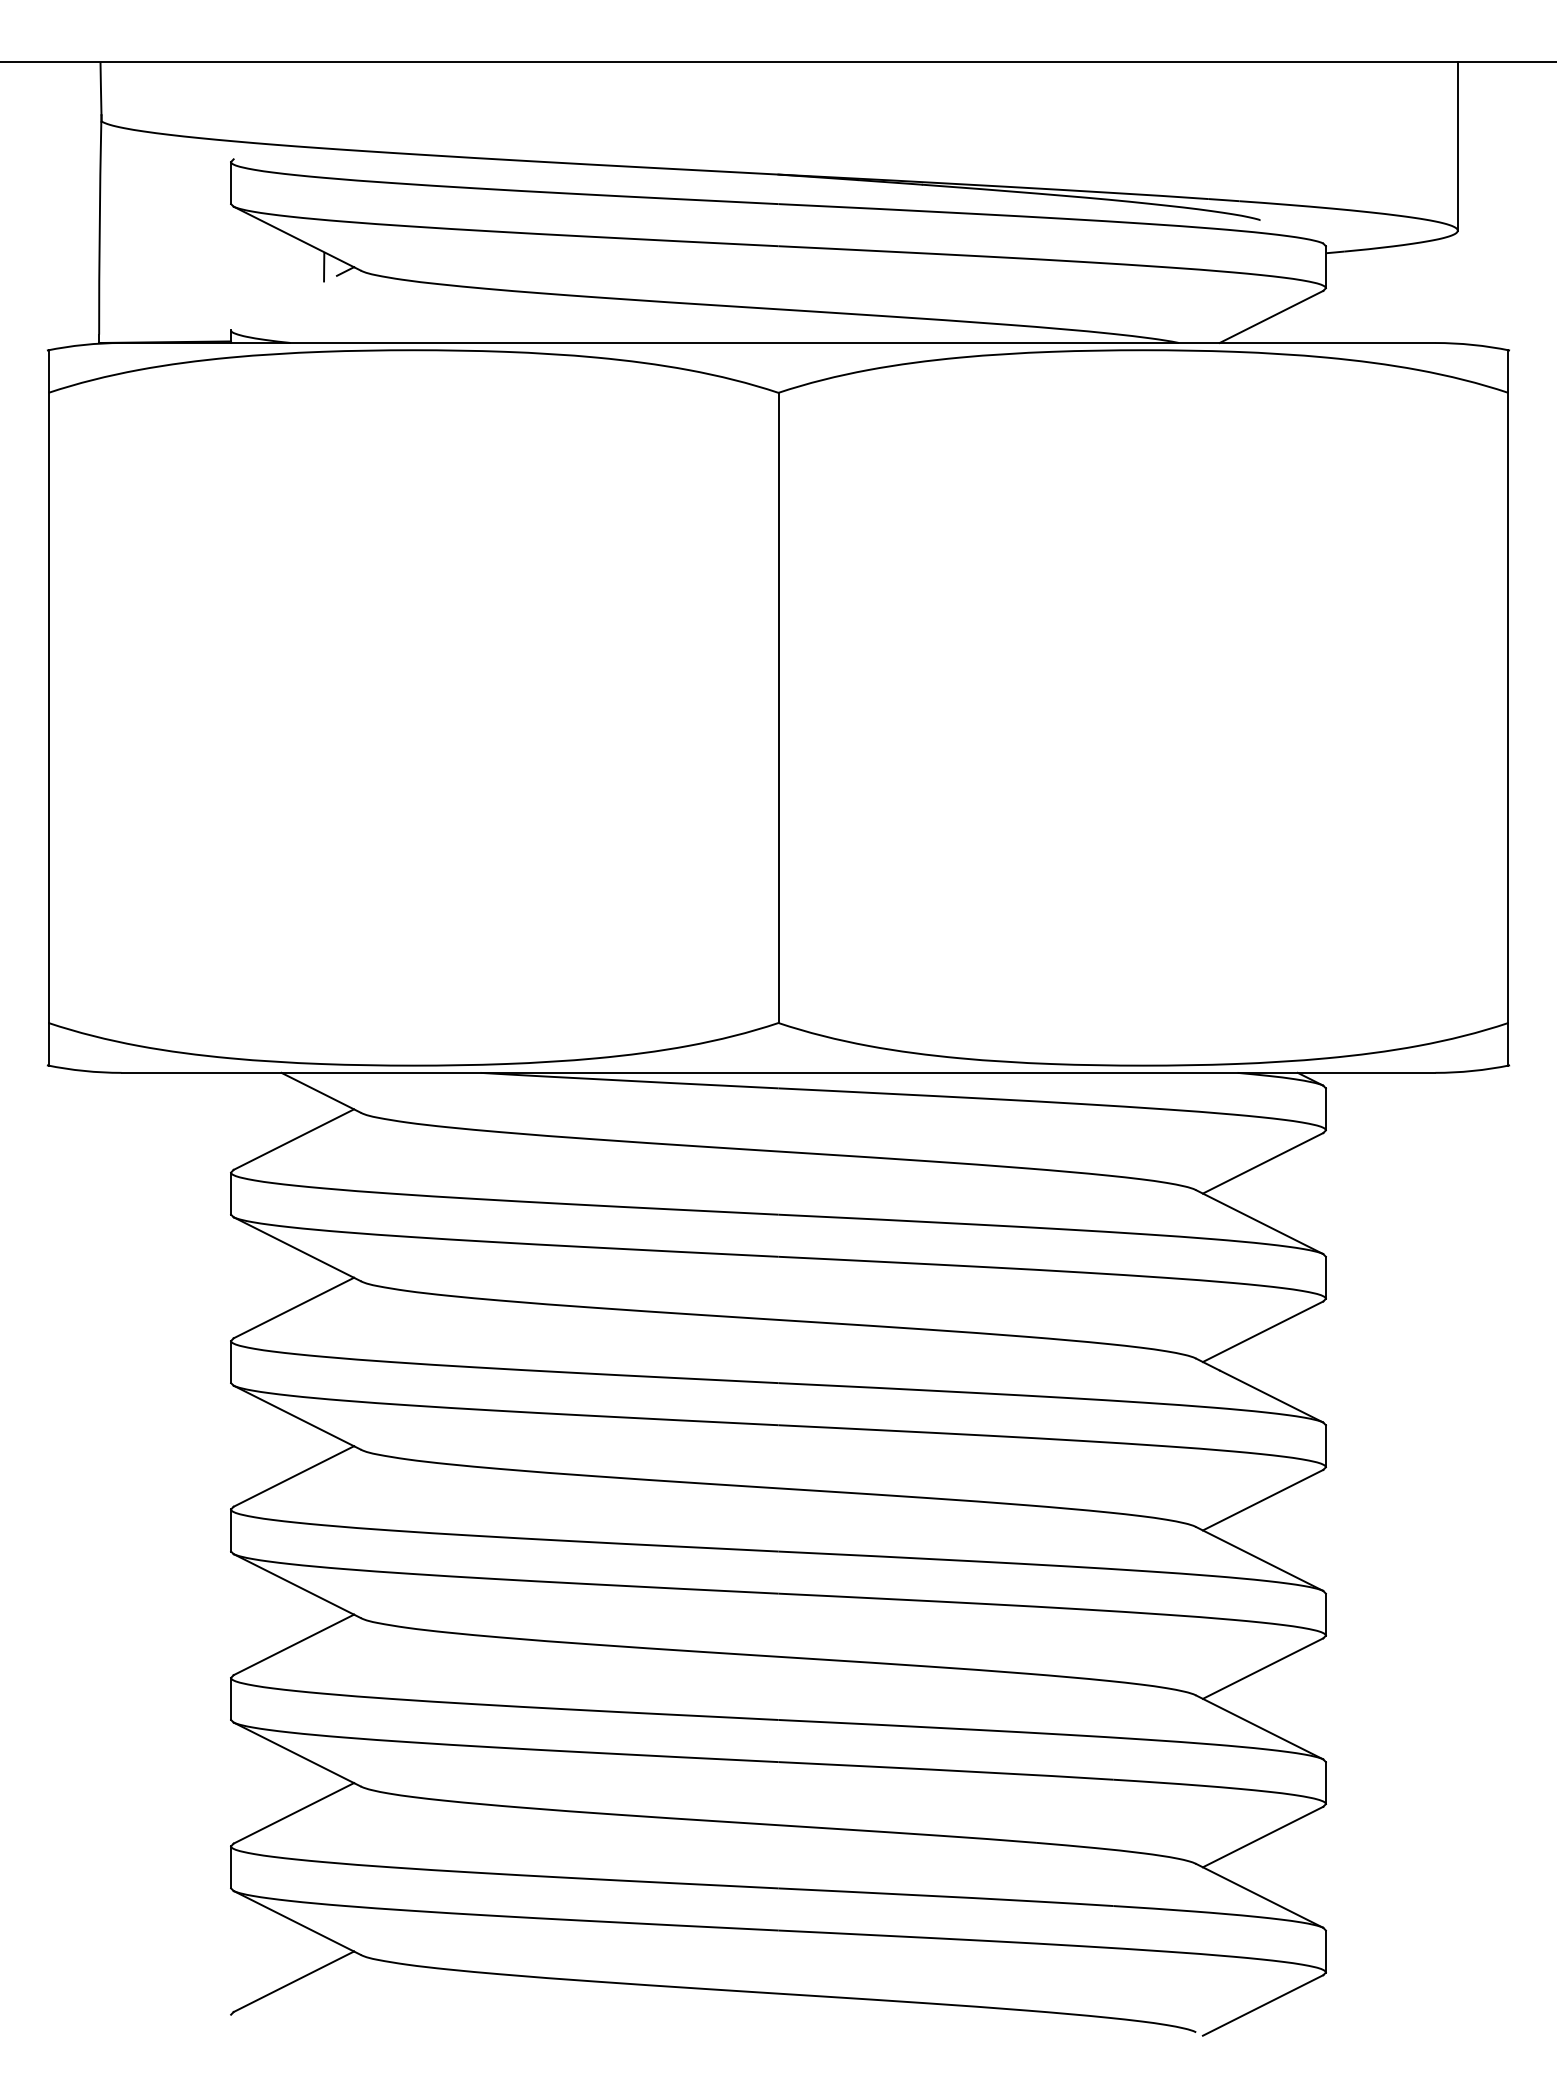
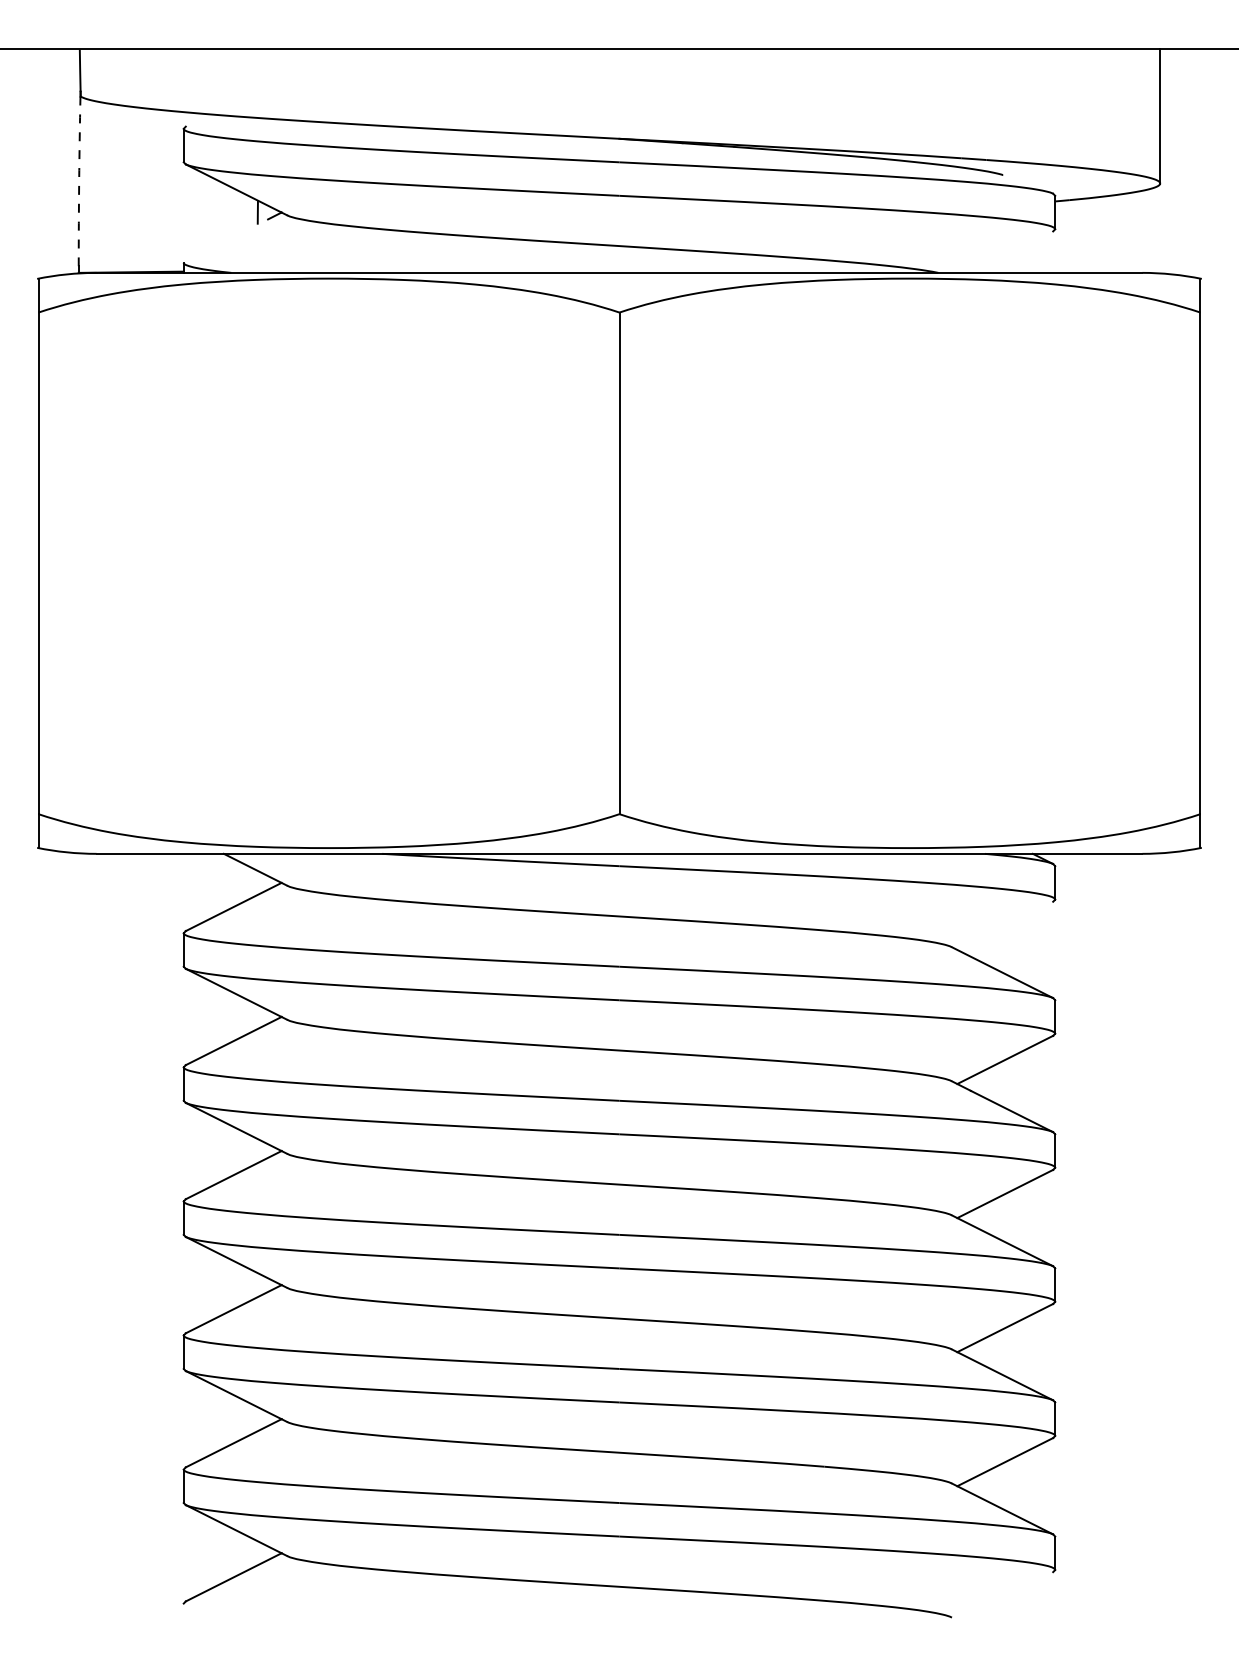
arc: (99, 228) -> (79, 181), solid -> dashed
line: (1271, 316) -> (1011, 251), removed
line: (1262, 1163) -> (1004, 926), removed
line: (1262, 2005) -> (1004, 1596), removed

